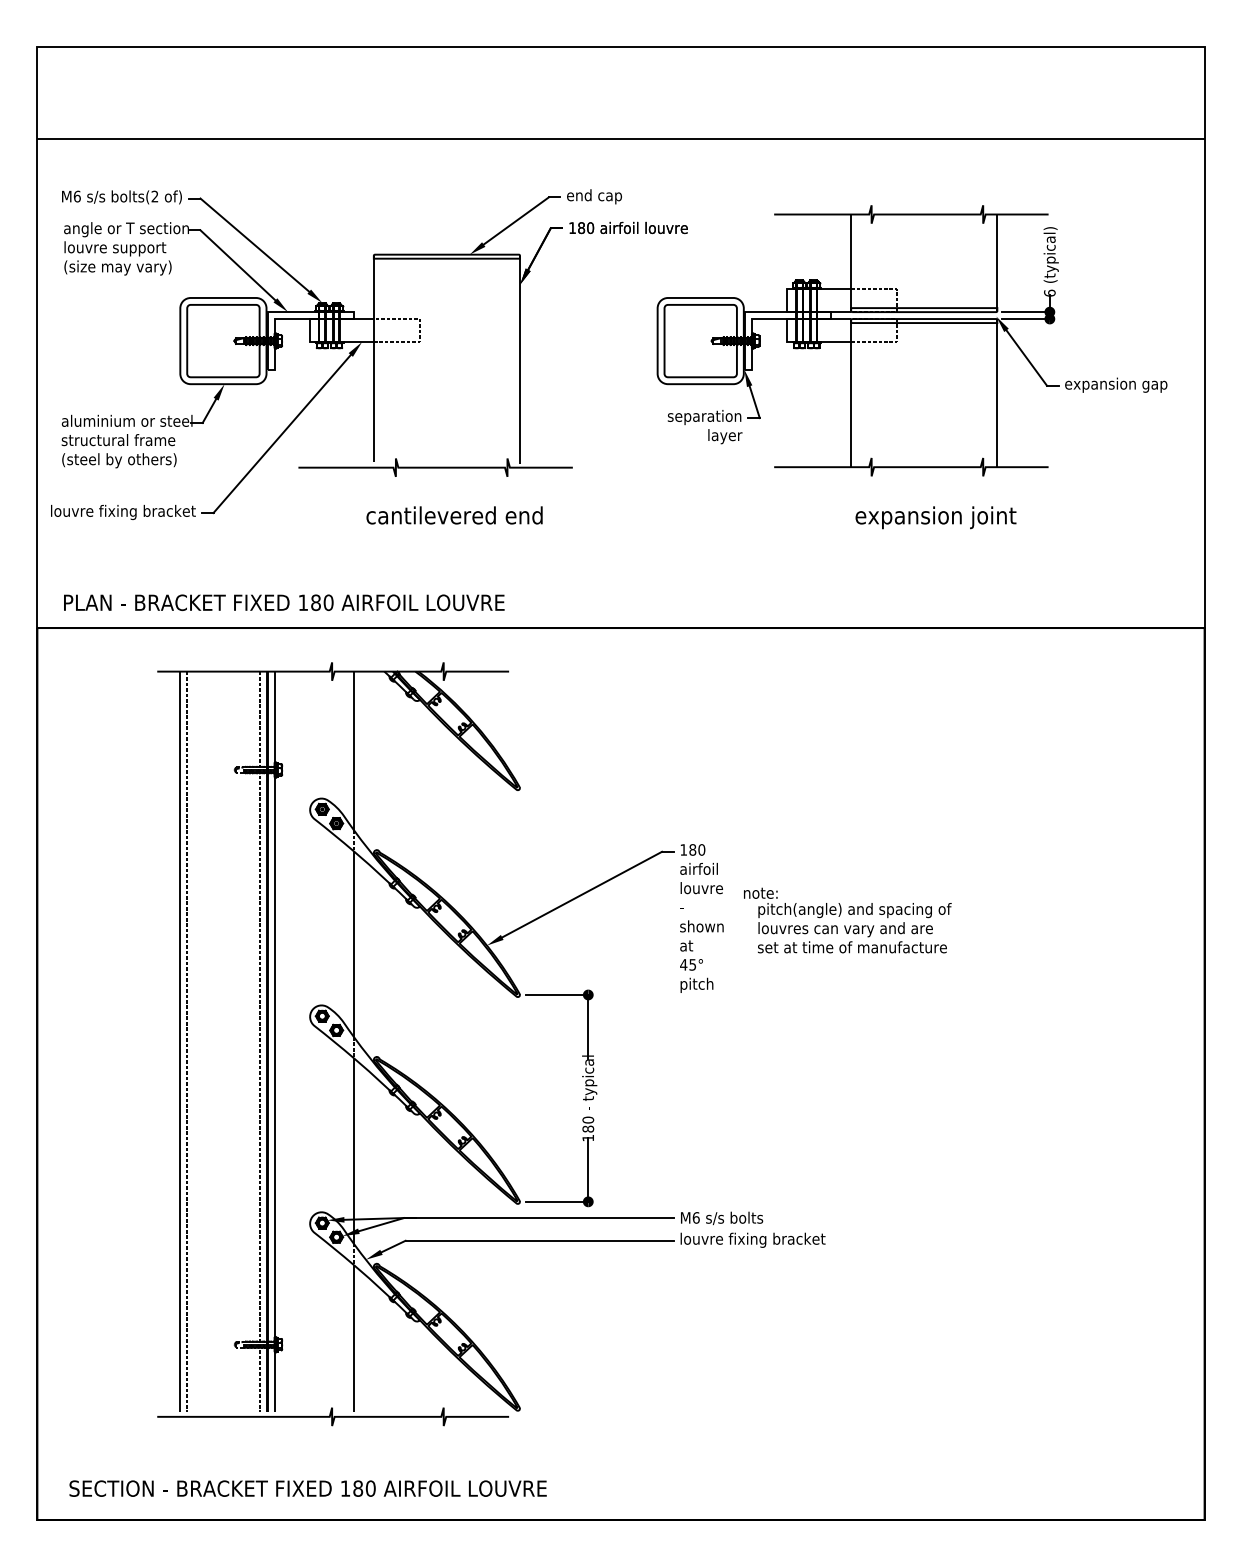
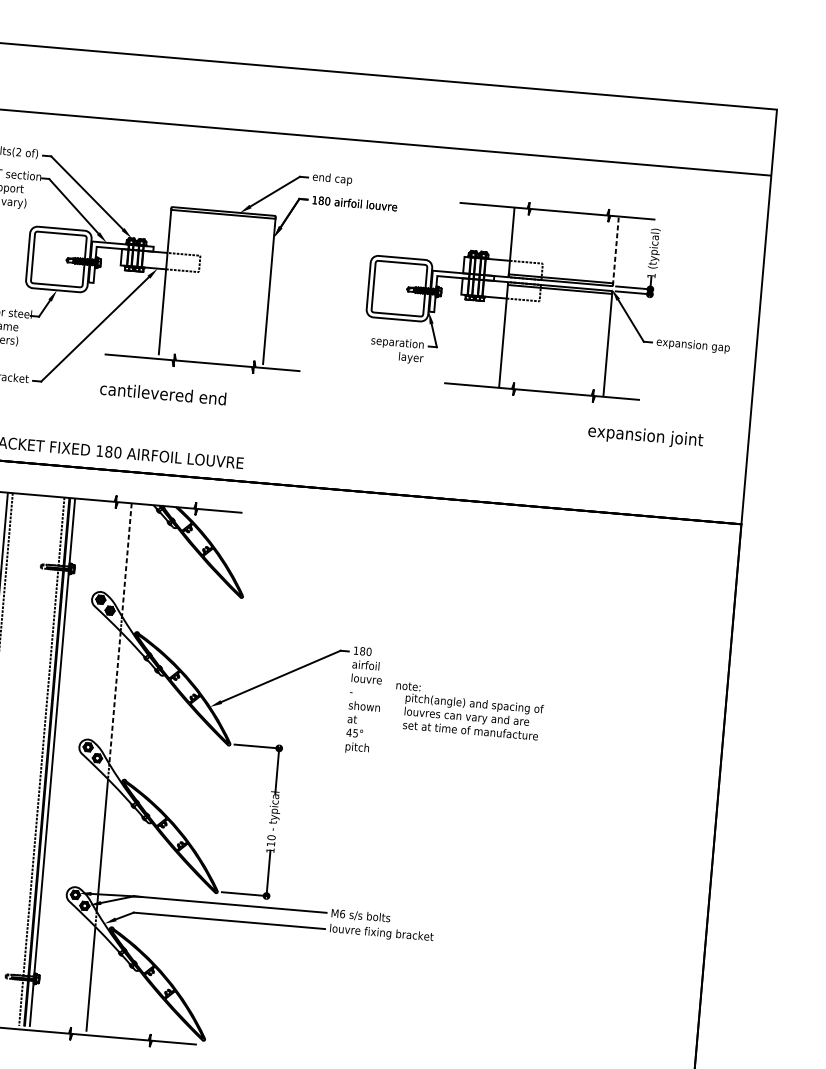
line: (997, 262) -> (616, 250), solid -> dashed
text: (1049, 292) -> (651, 275), 6 -> 1
text: (454, 515) -> (163, 393), moved
text: (935, 517) -> (645, 436), moved
line: (353, 751) -> (126, 560), solid -> dashed
line: (353, 944) -> (114, 698), solid -> dashed
text: (588, 1128) -> (271, 843), 180 -> 110

